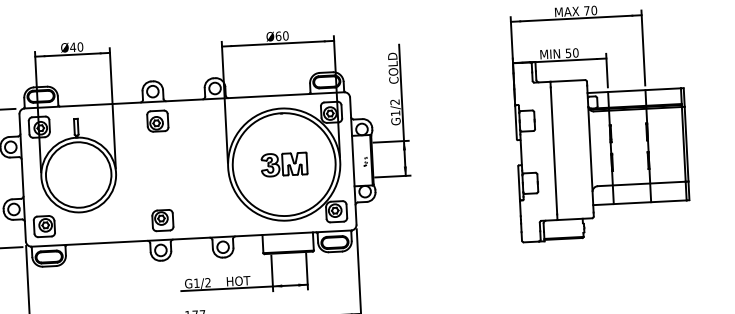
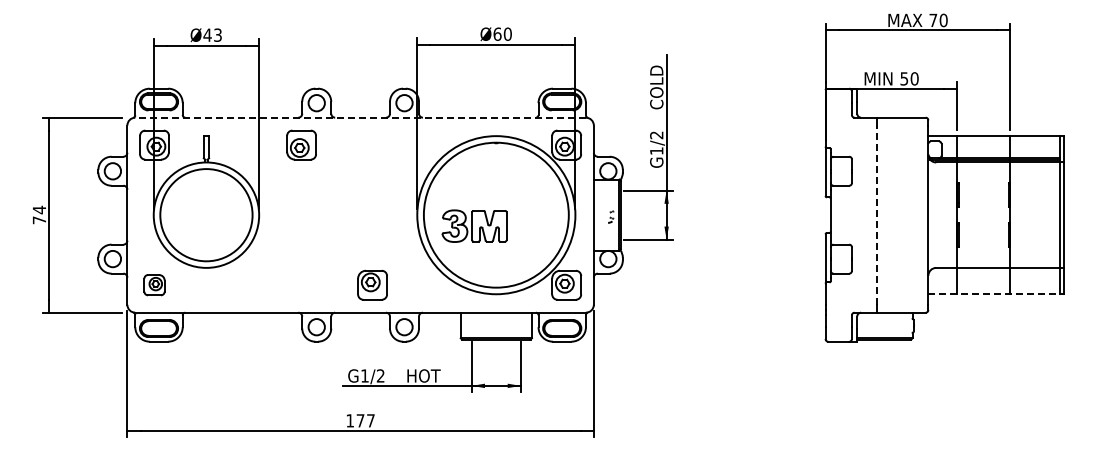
text: (80, 46) -> (218, 34), Ø40 -> Ø43
line: (184, 100) -> (360, 117), solid -> dashed
part: (157, 120) -> (301, 144), moved
line: (553, 151) -> (876, 215), solid -> dashed
part: (284, 164) -> (474, 225), moved
line: (640, 202) -> (994, 294), solid -> dashed
part: (162, 220) -> (372, 284), moved
part: (44, 226) -> (154, 284), size x0.7

